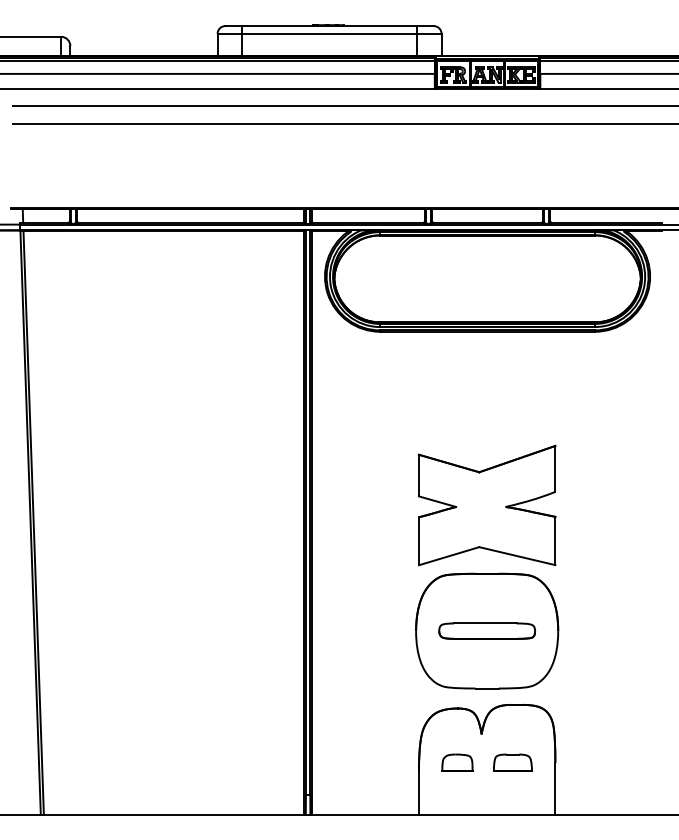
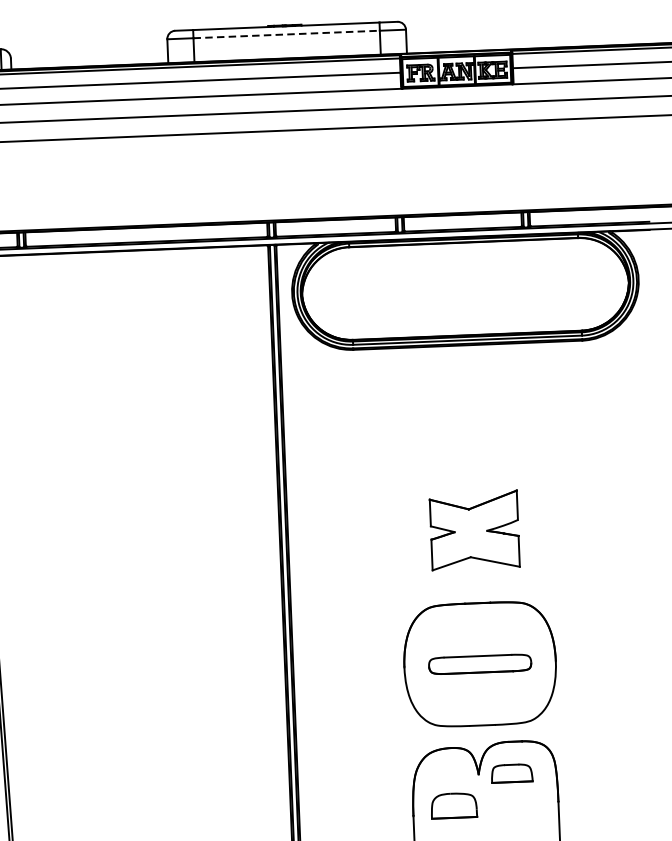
line: (330, 33) -> (287, 34), solid -> dashed
part: (486, 505) -> (474, 530), size x0.6
part: (457, 762) -> (454, 805), size x1.4
part: (512, 762) -> (511, 773), moved

